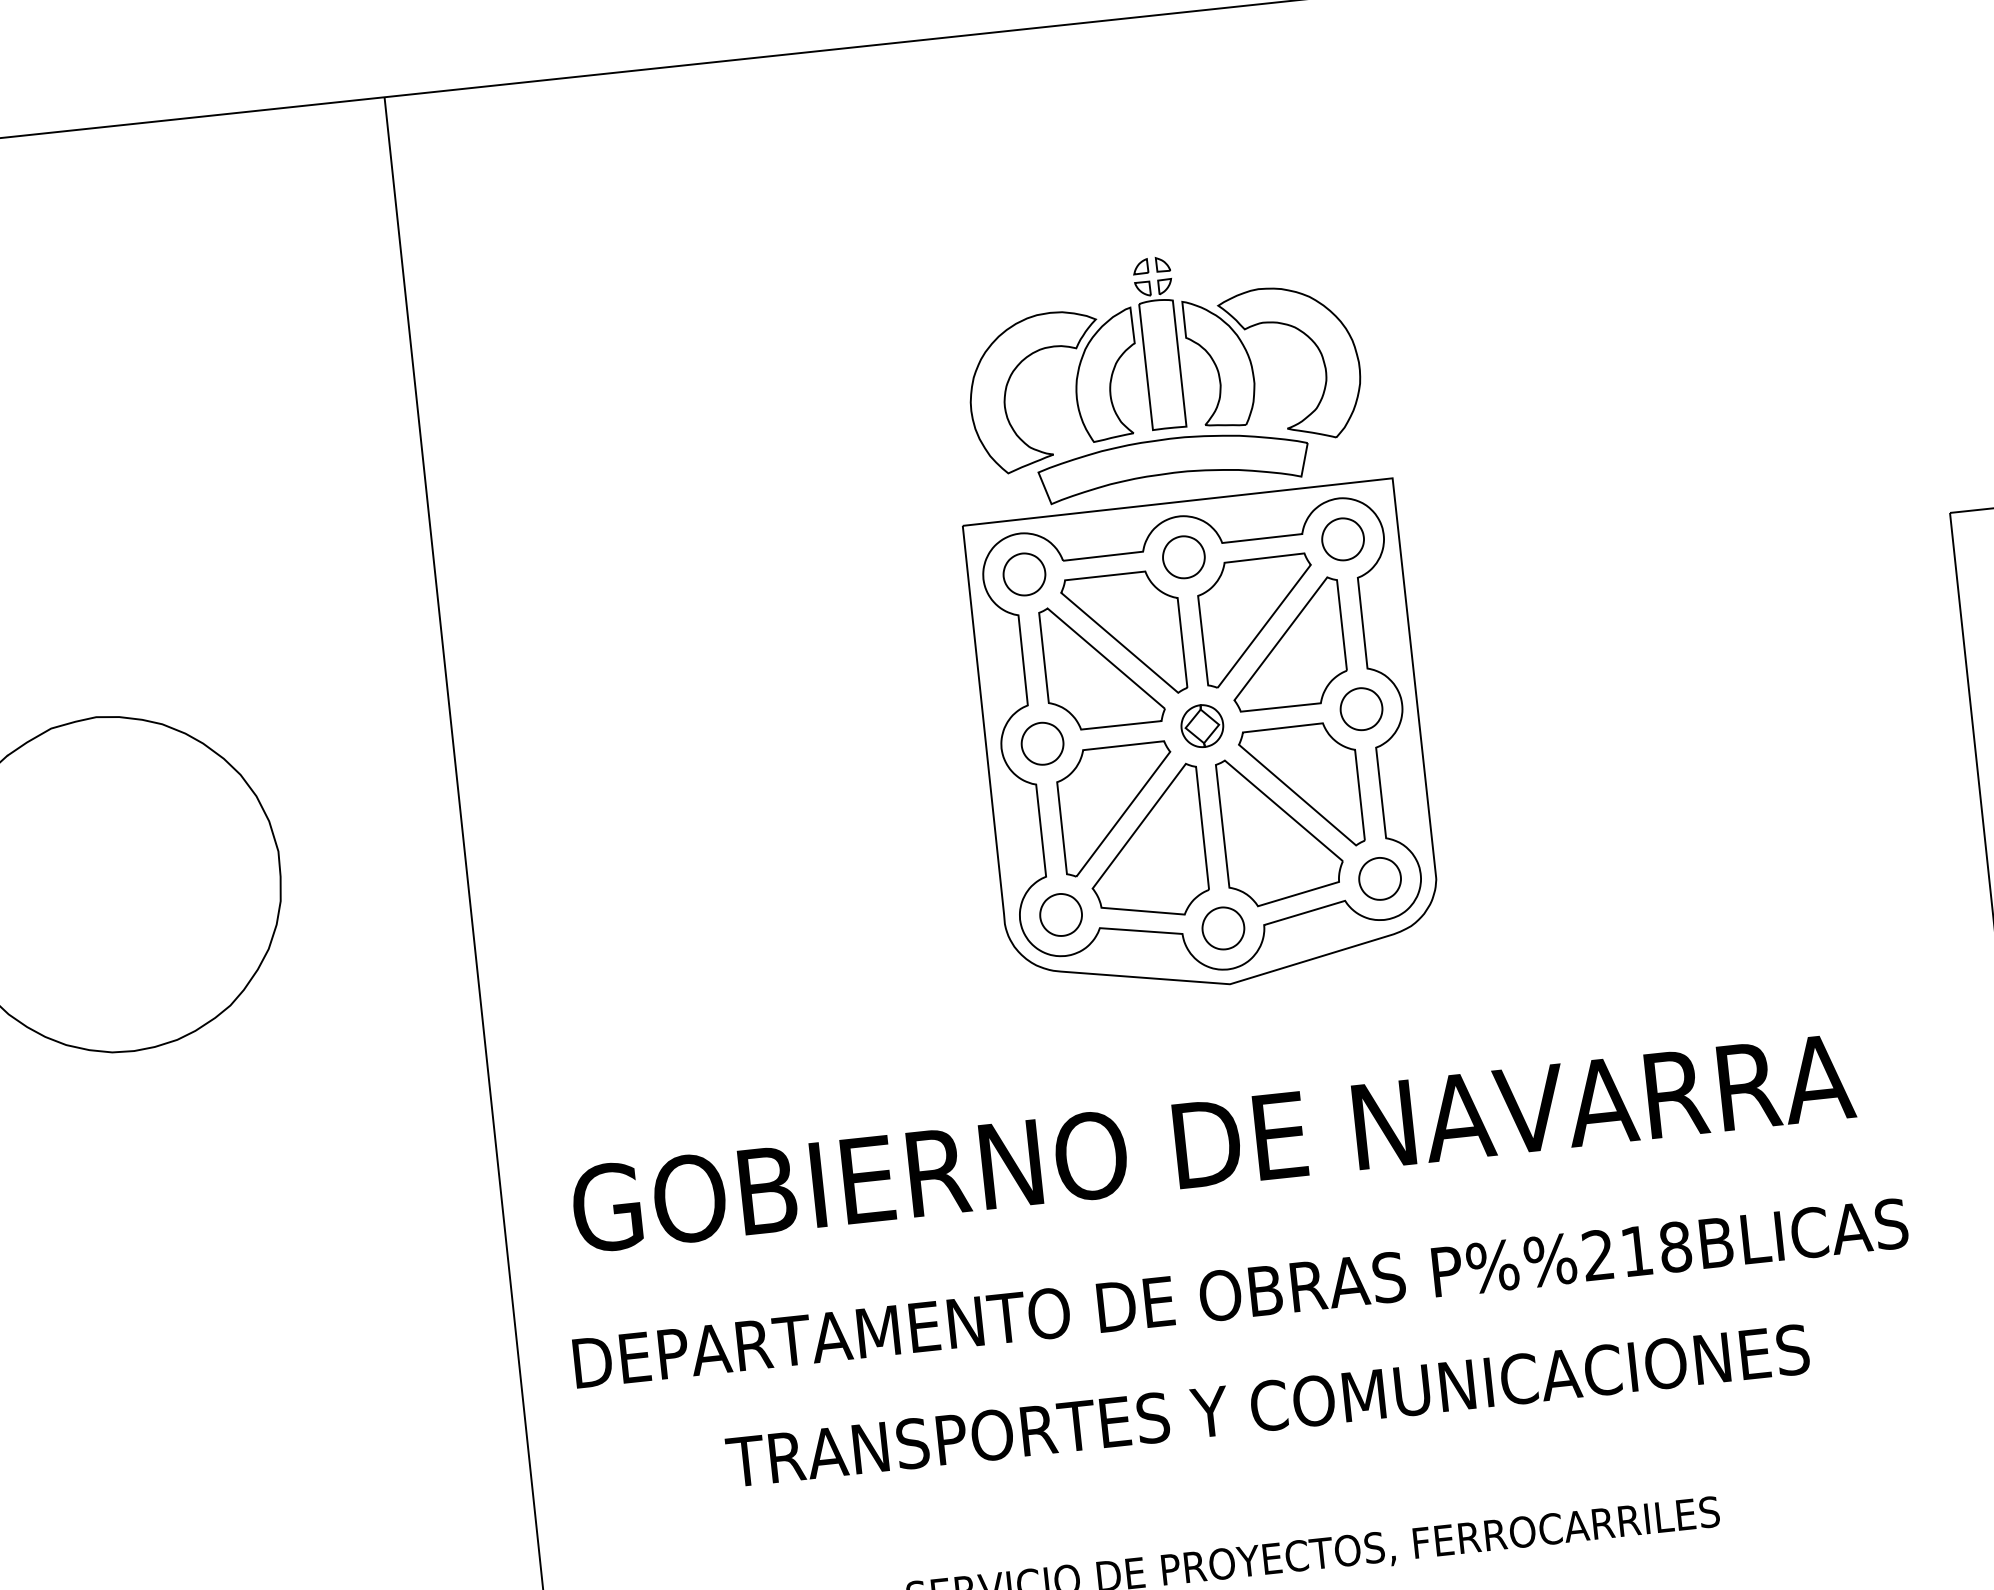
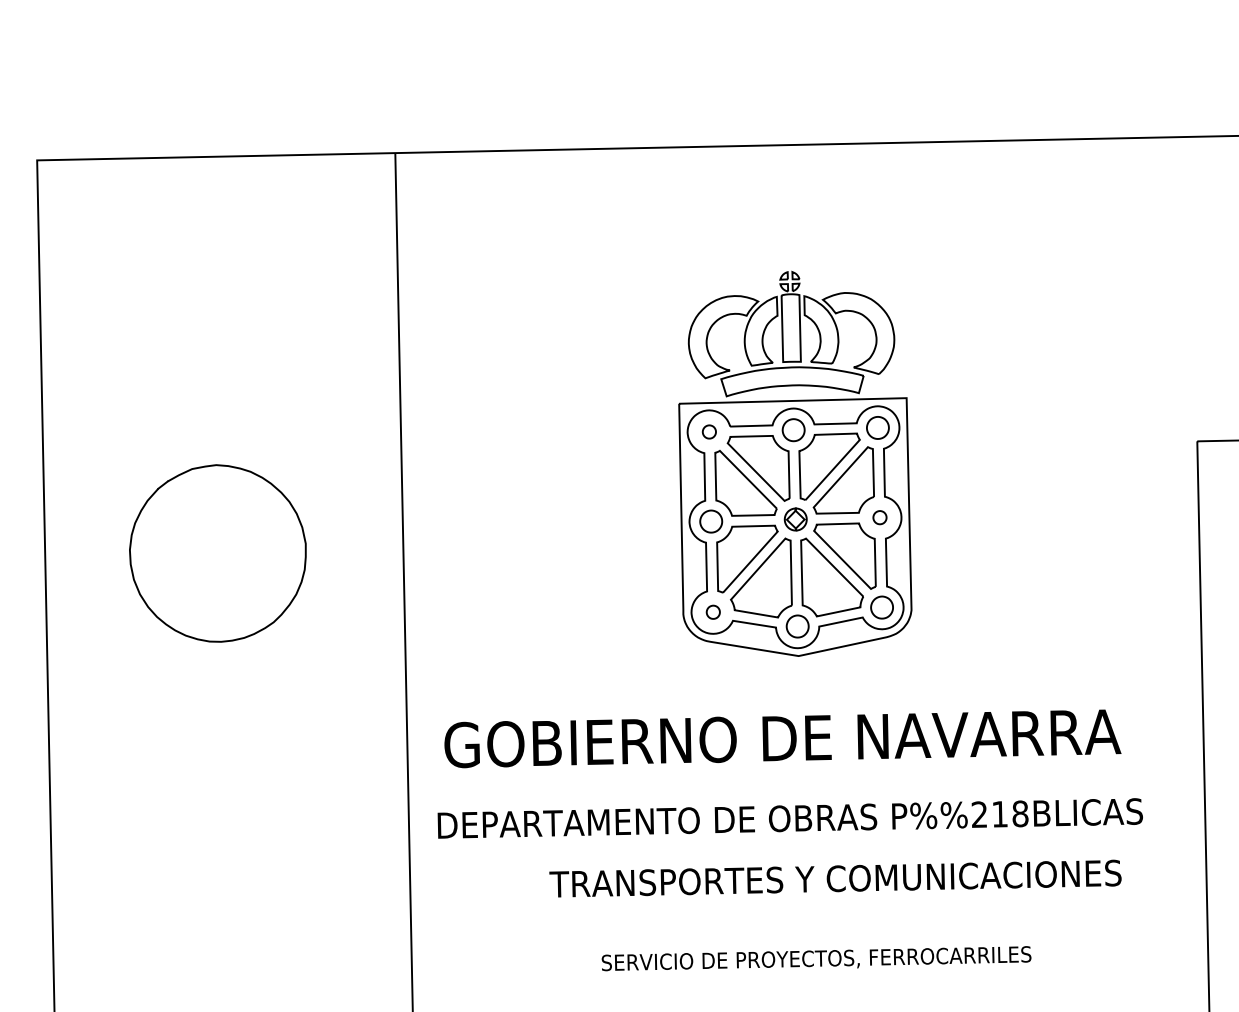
part: (1024, 573) -> (709, 431), size x0.6
part: (1360, 708) -> (879, 517), size x0.6
part: (1061, 915) -> (713, 612), size x0.6
text: (1267, 1405) -> (835, 878), moved

